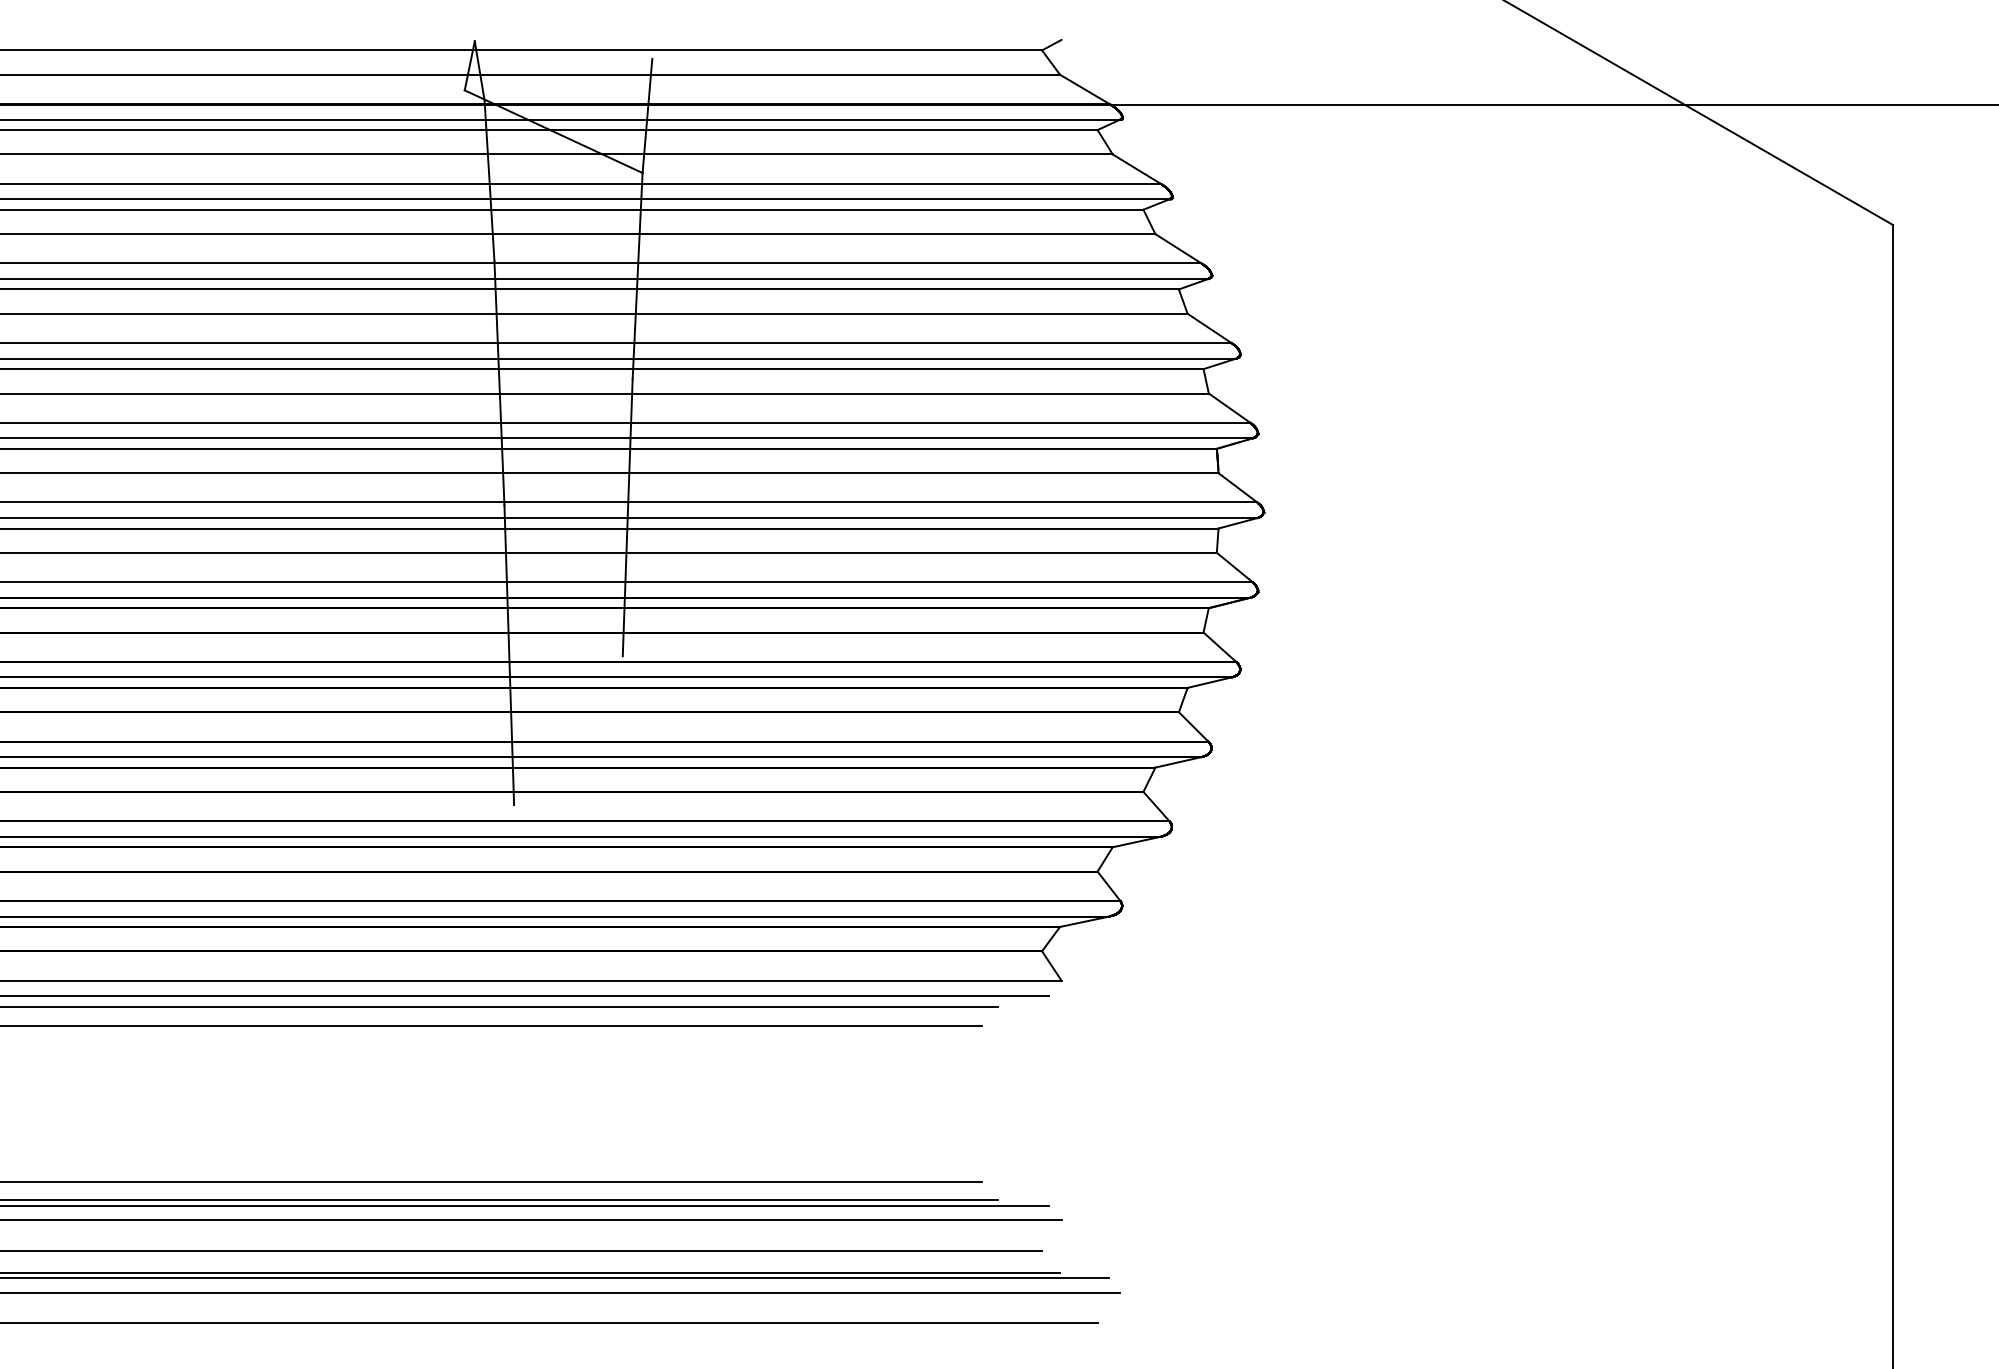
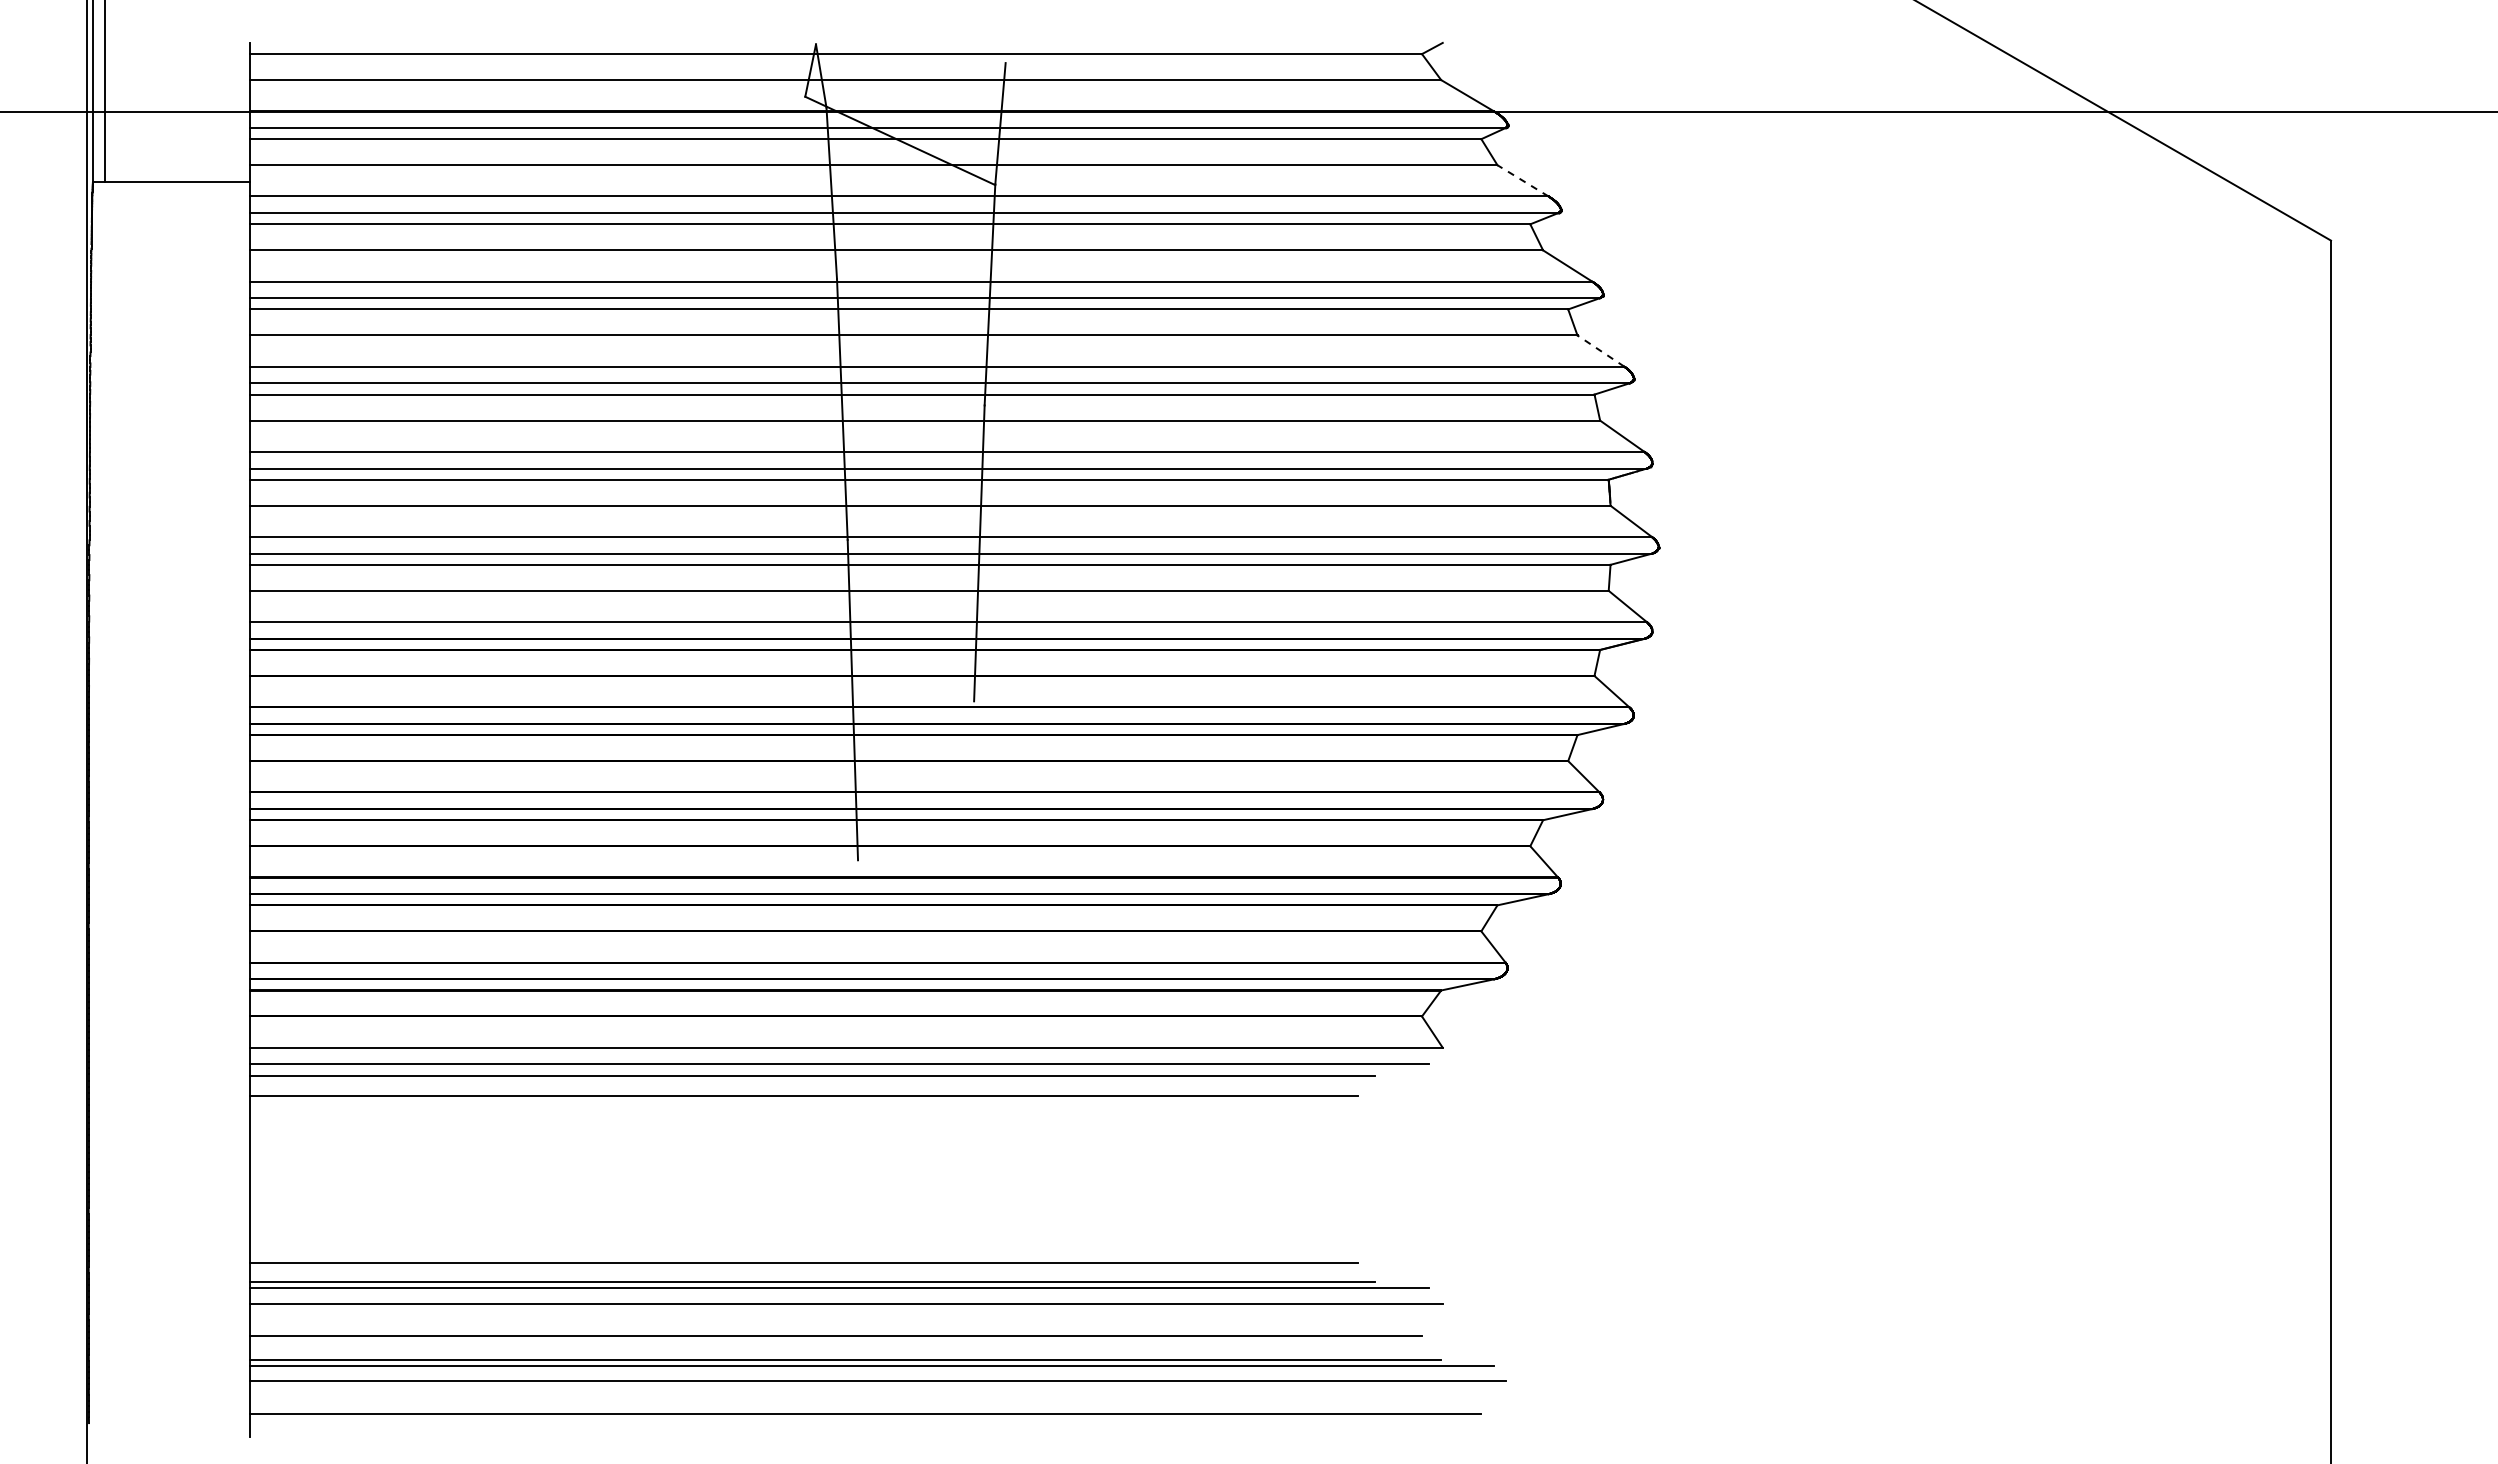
line: (1137, 168) -> (1523, 180), solid -> dashed
line: (1209, 327) -> (1600, 350), solid -> dashed

